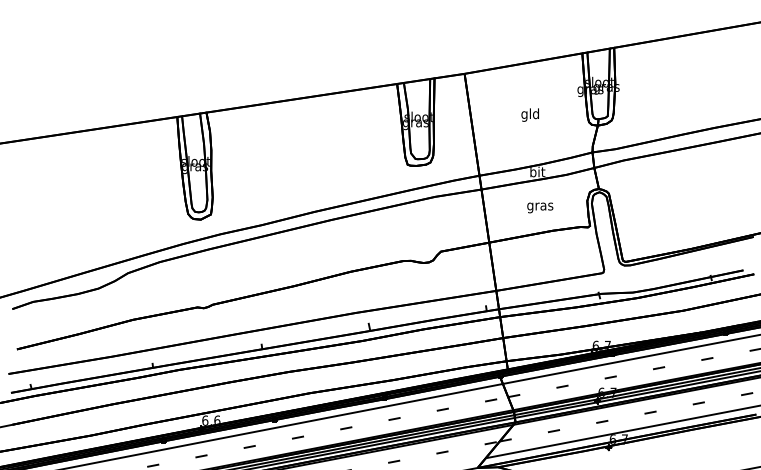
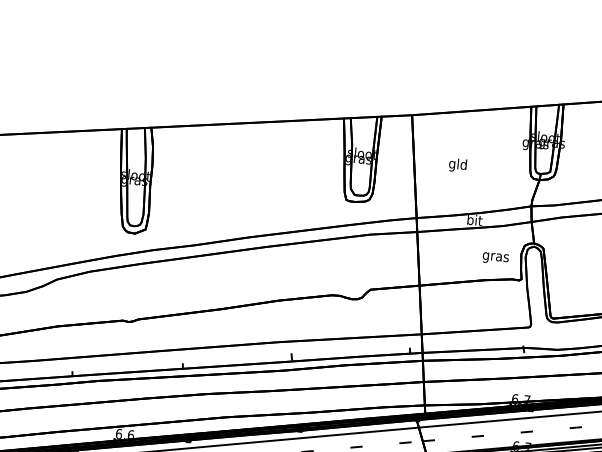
text: (529, 114) -> (457, 164), moved
text: (540, 207) -> (495, 258), moved

